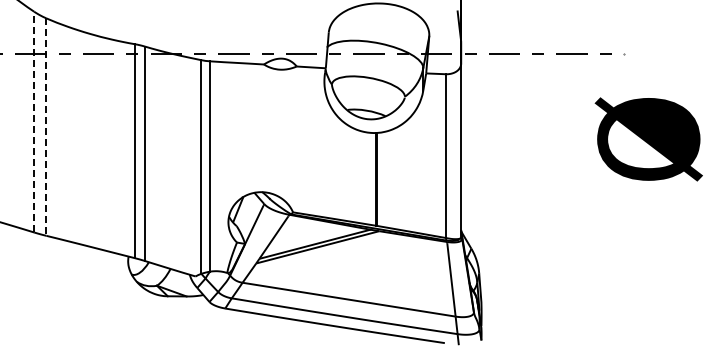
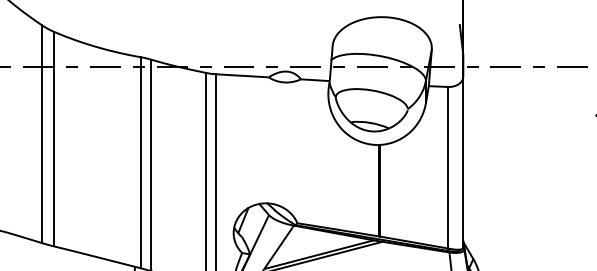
line: (34, 121) -> (42, 133), dashed -> solid
line: (46, 127) -> (54, 139), dashed -> solid

